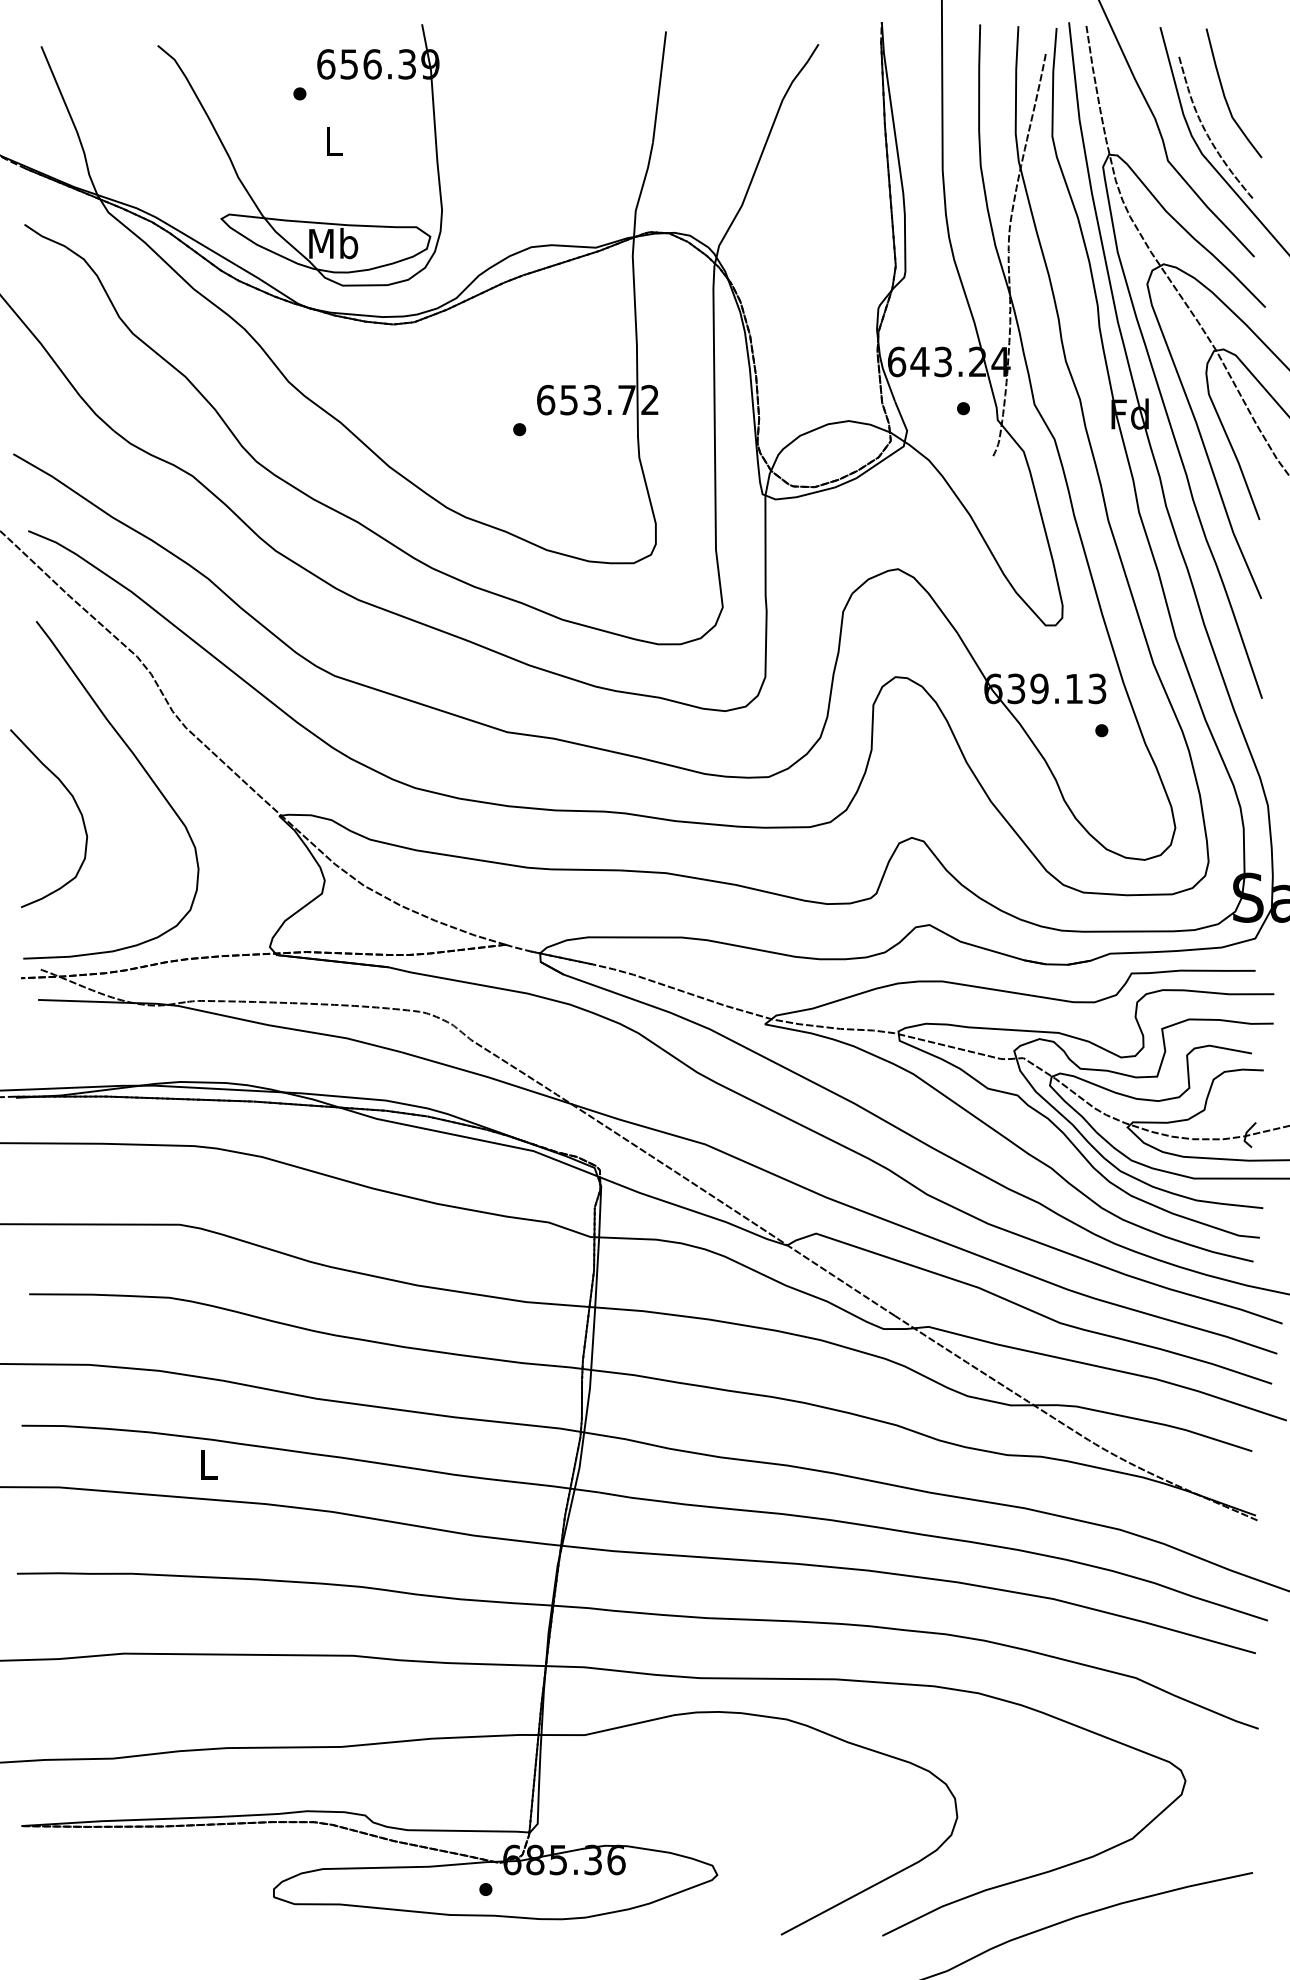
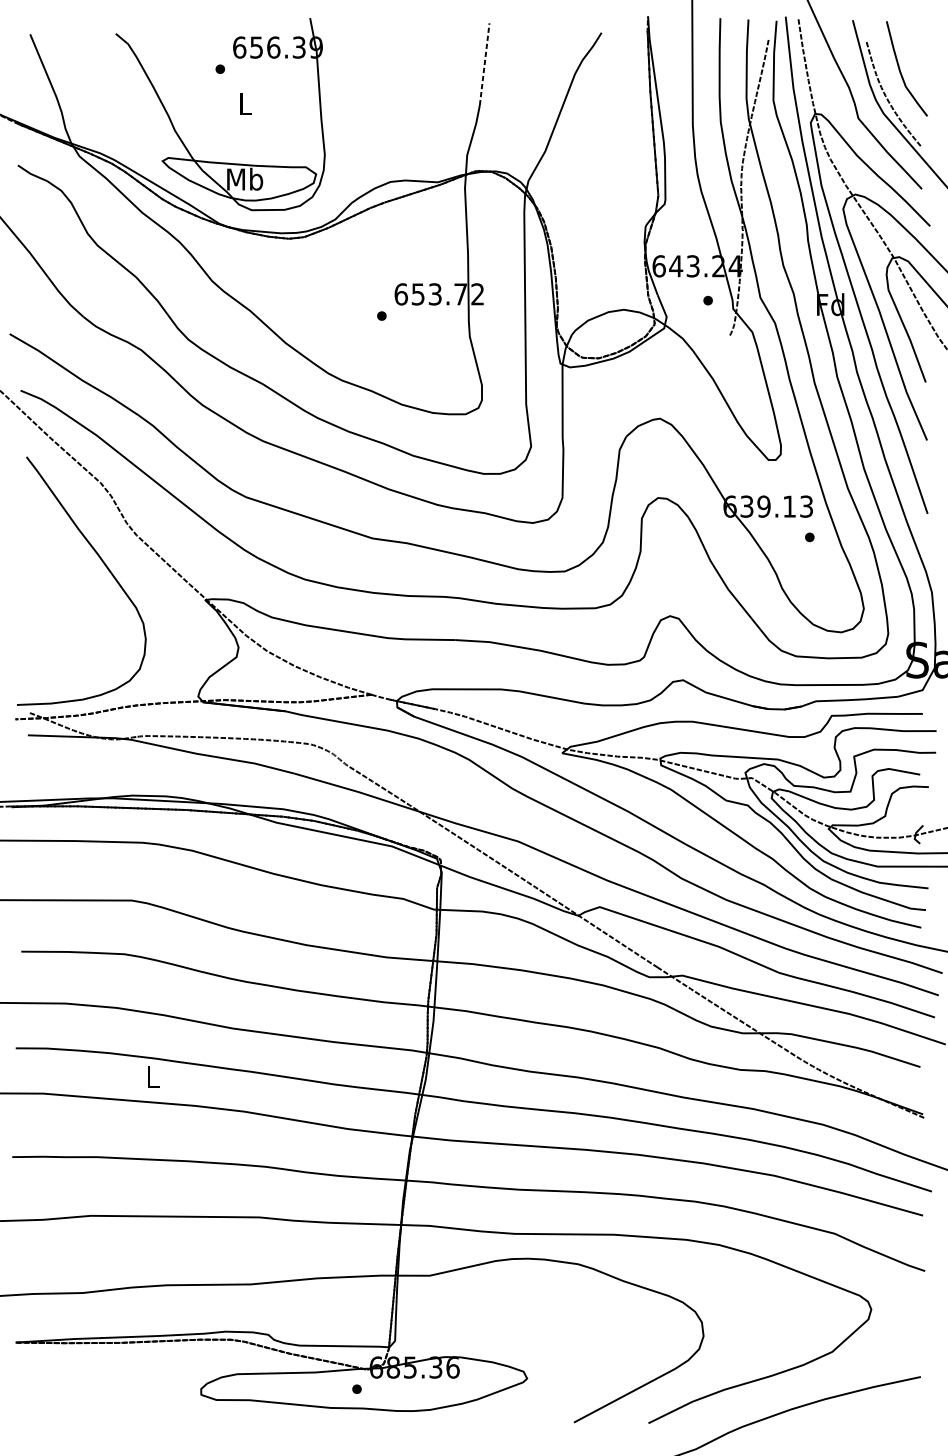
line: (659, 86) -> (484, 63), solid -> dashed
curve: (75, 804) -> (55, 591), removed

